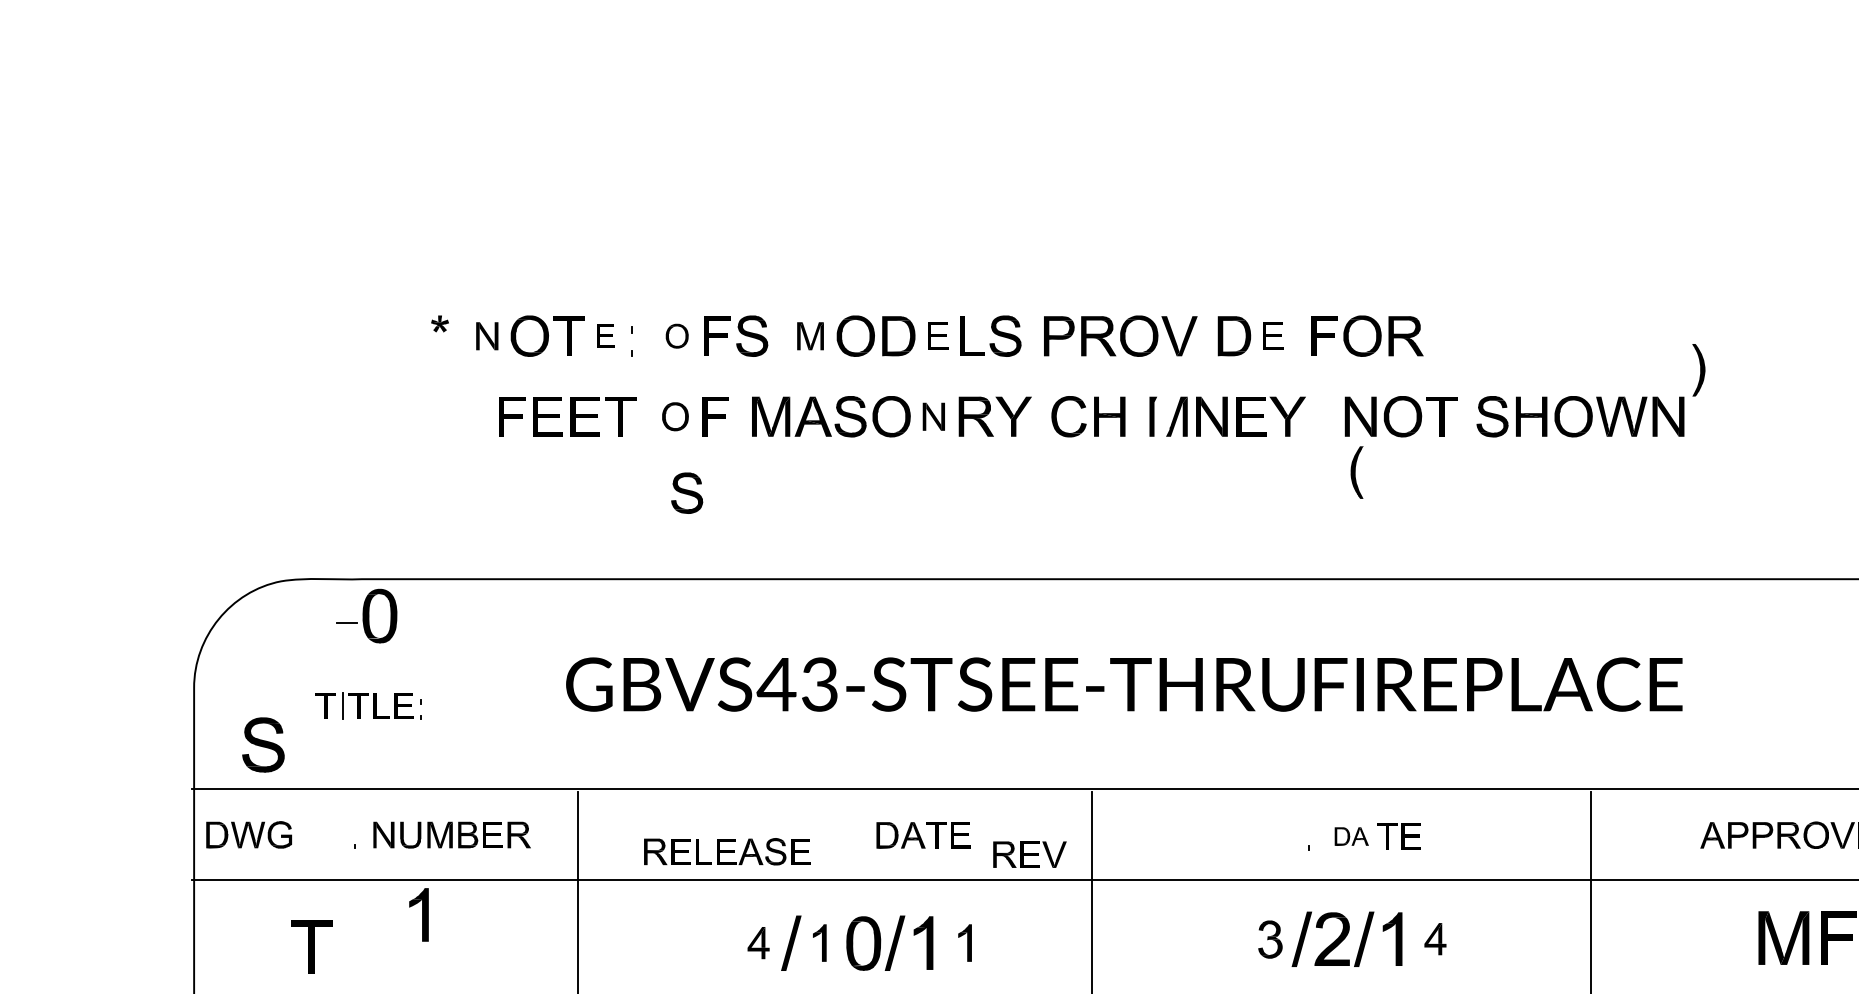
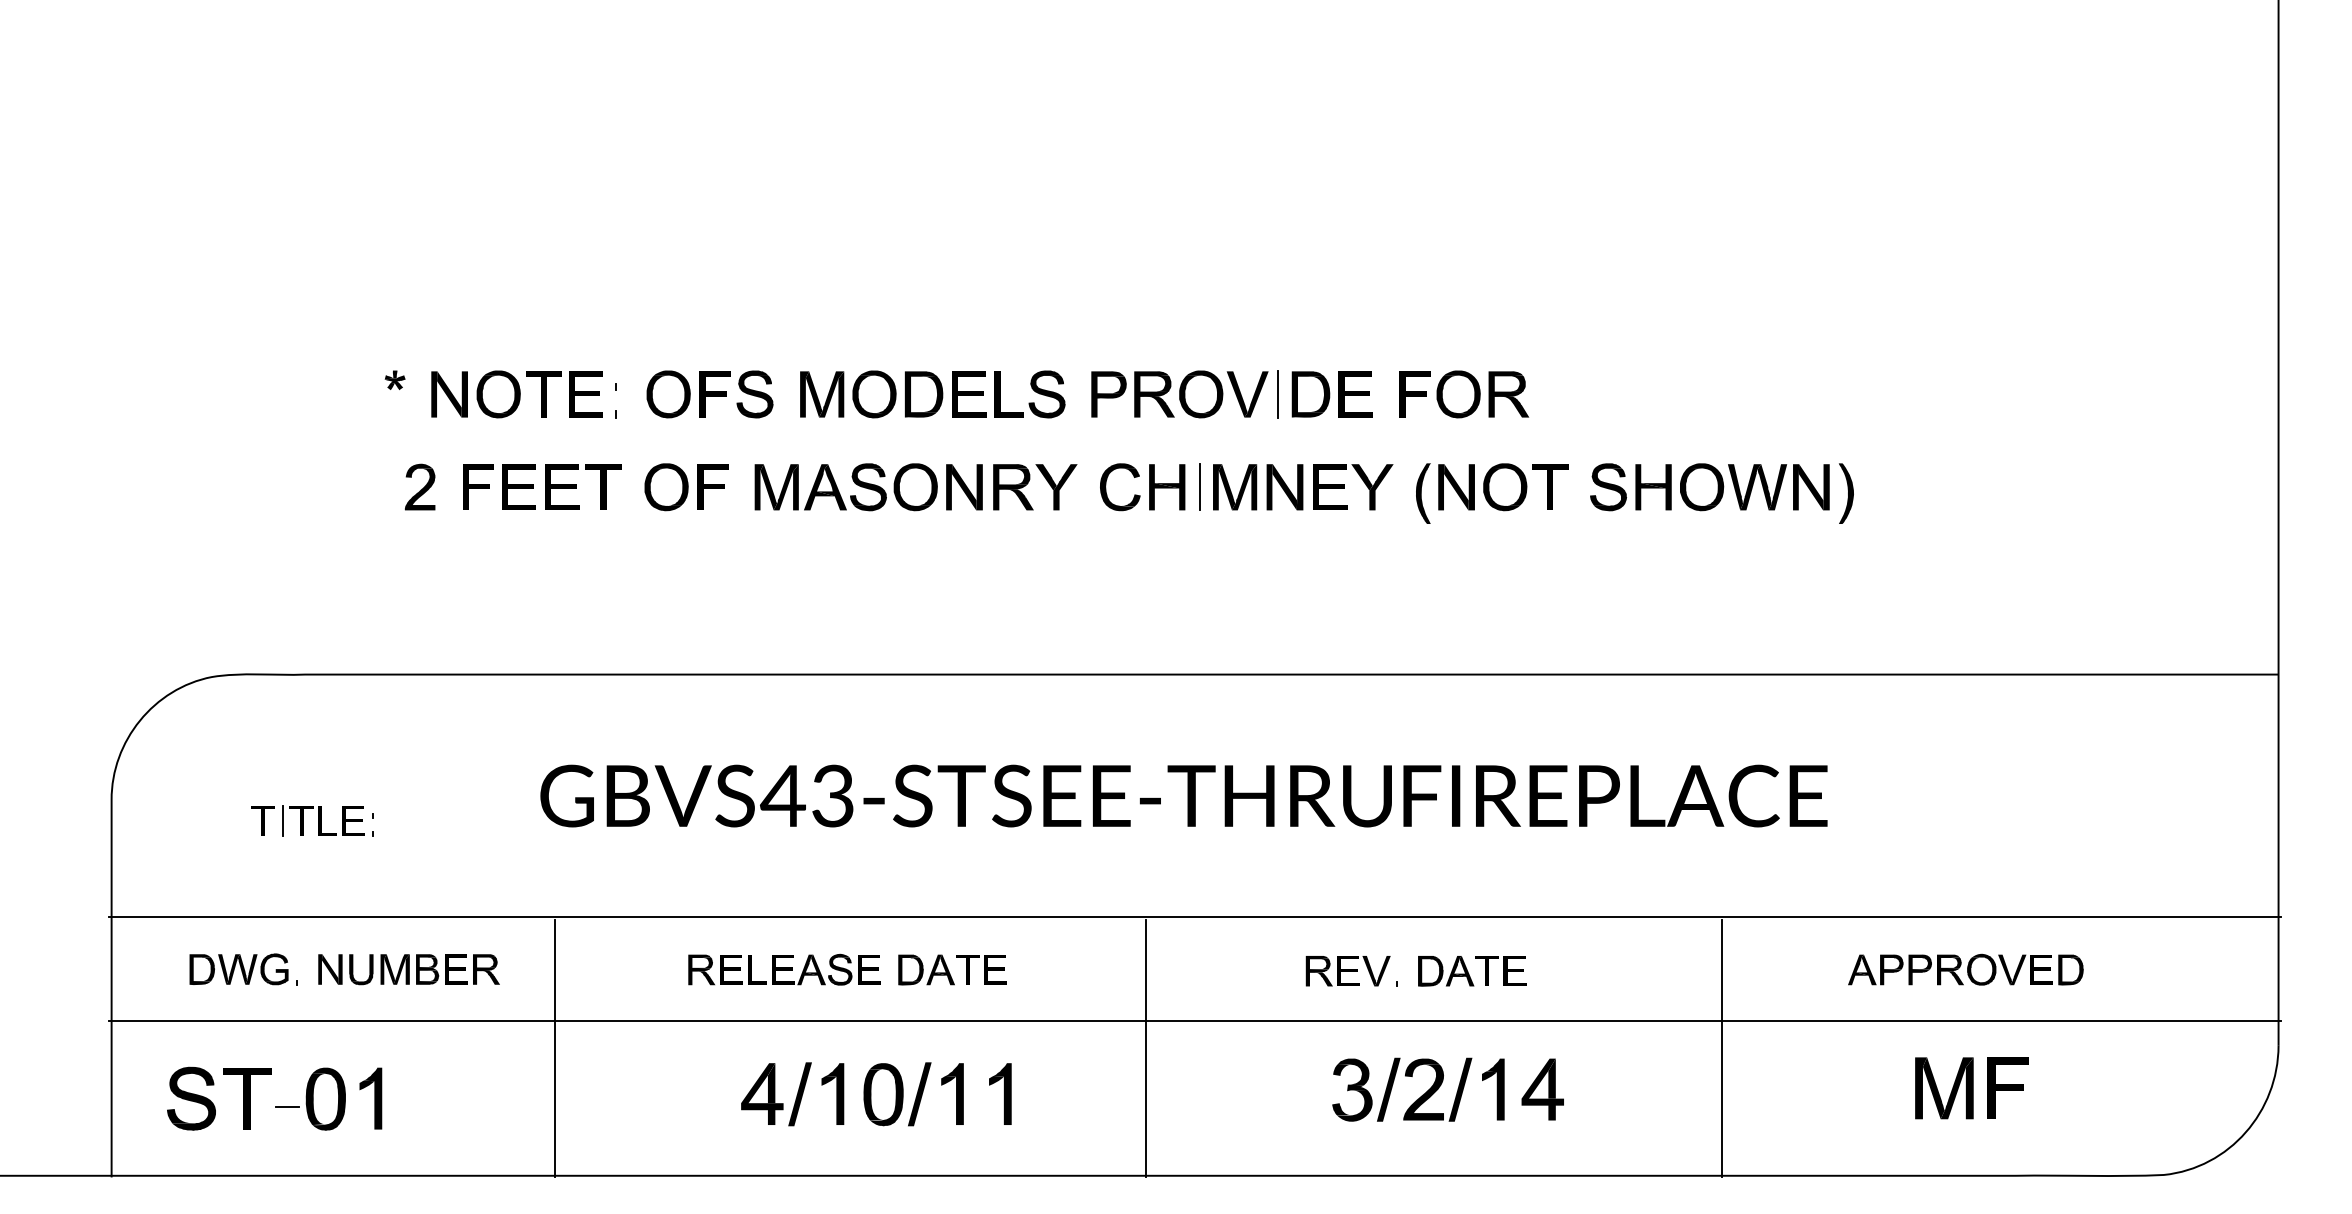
part: (487, 336) -> (449, 394), size x1.43
part: (605, 336) -> (585, 394), size x1.67
part: (677, 336) -> (668, 394), size x1.67
part: (810, 336) -> (822, 394), size x1.43
part: (938, 336) -> (969, 394), size x1.43
line: (1206, 336) -> (1278, 394), added
part: (1273, 336) -> (1355, 394), size x1.43
part: (1698, 370) -> (1846, 493), moved
part: (461, 416) -> (419, 486), added
part: (675, 416) -> (666, 487), size x1.43
part: (933, 416) -> (964, 487), size x1.43
line: (1137, 416) -> (1199, 487), added
fill: (1161, 416) -> (1226, 487), added
part: (1357, 472) -> (1423, 493), moved
part: (686, 493) -> (679, 575), removed
part: (366, 615) -> (310, 1098), moved
part: (263, 744) -> (191, 1098), moved
part: (248, 835) -> (238, 969), moved
part: (1352, 836) -> (1446, 971), size x1.43
part: (727, 851) -> (784, 969), moved
part: (1029, 854) -> (1347, 971), moved
part: (418, 914) -> (370, 1098), moved
part: (1270, 939) -> (1352, 1089), size x1.43
part: (1435, 939) -> (1542, 1089), size x1.67
part: (758, 942) -> (762, 1093), size x1.67
part: (819, 942) -> (832, 1093), size x1.43
part: (965, 942) -> (1000, 1093), size x1.43

